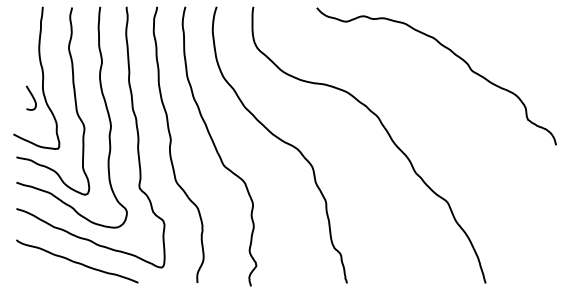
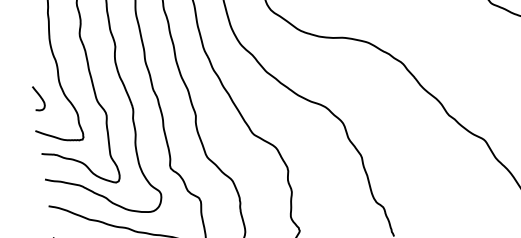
curve: (31, 96) -> (39, 96), moved

